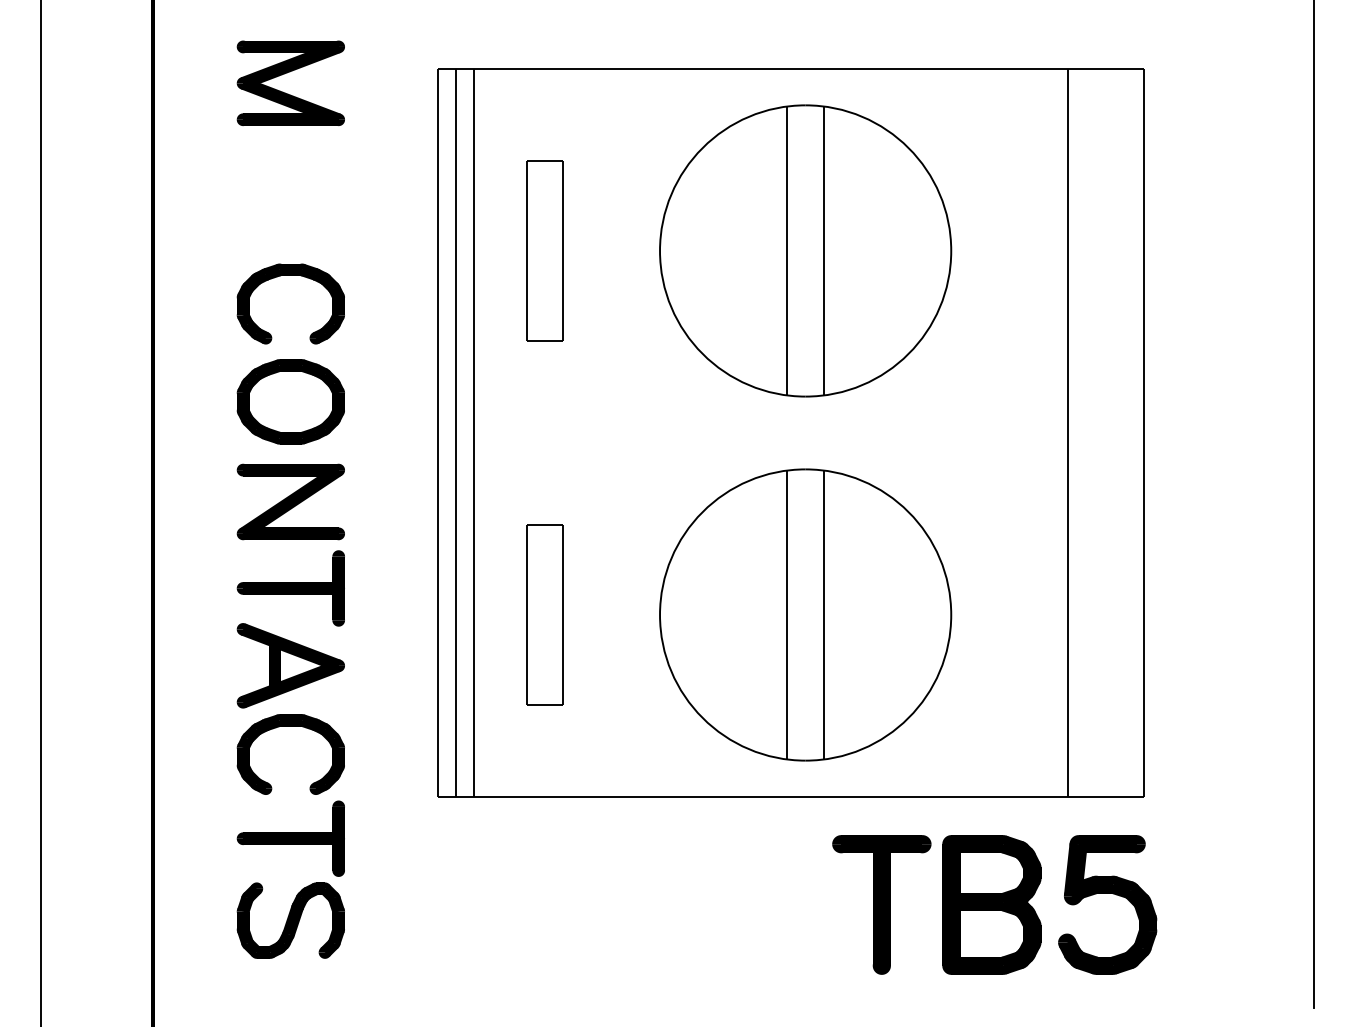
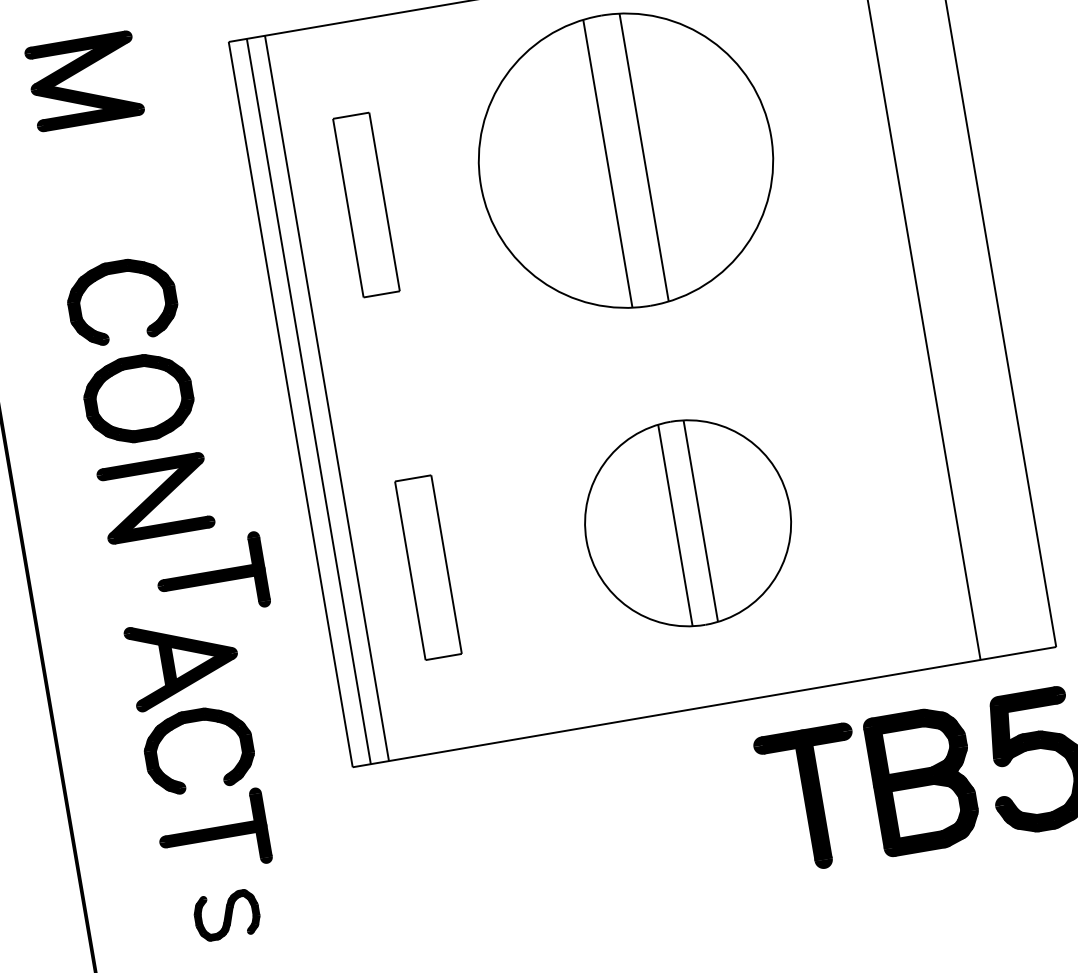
part: (290, 588) -> (211, 577), moved
part: (805, 614) -> (687, 522), size x0.7
part: (290, 920) -> (226, 915), size x0.6

